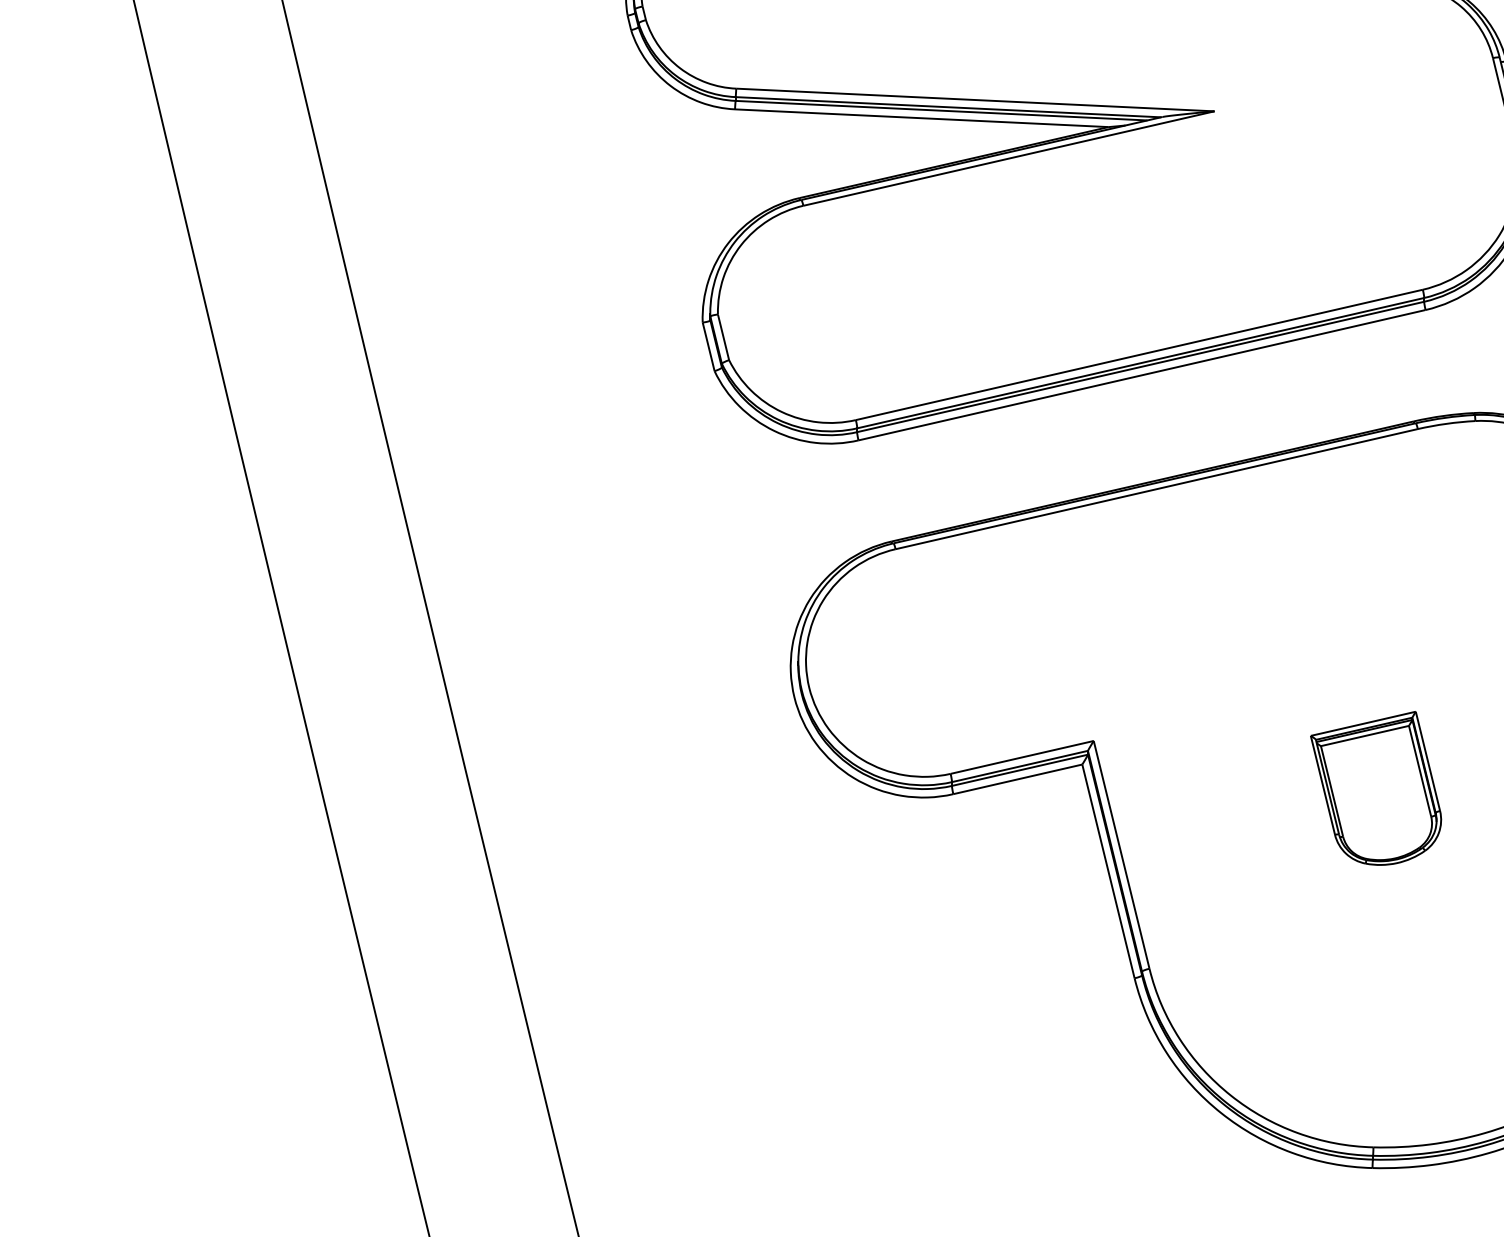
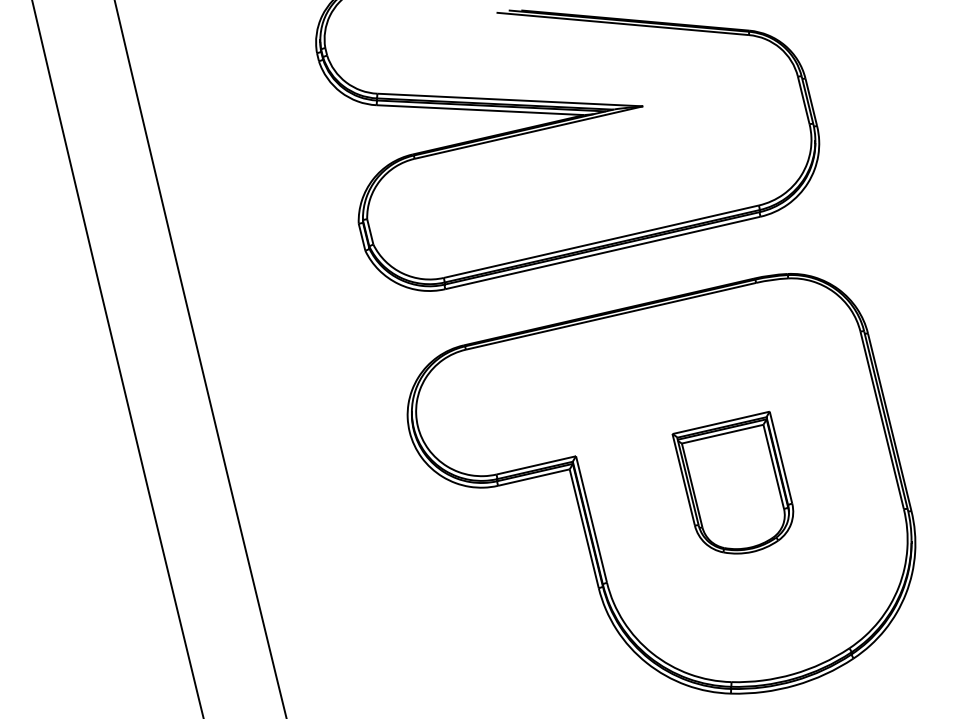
part: (1375, 788) -> (732, 482), size x1.67

